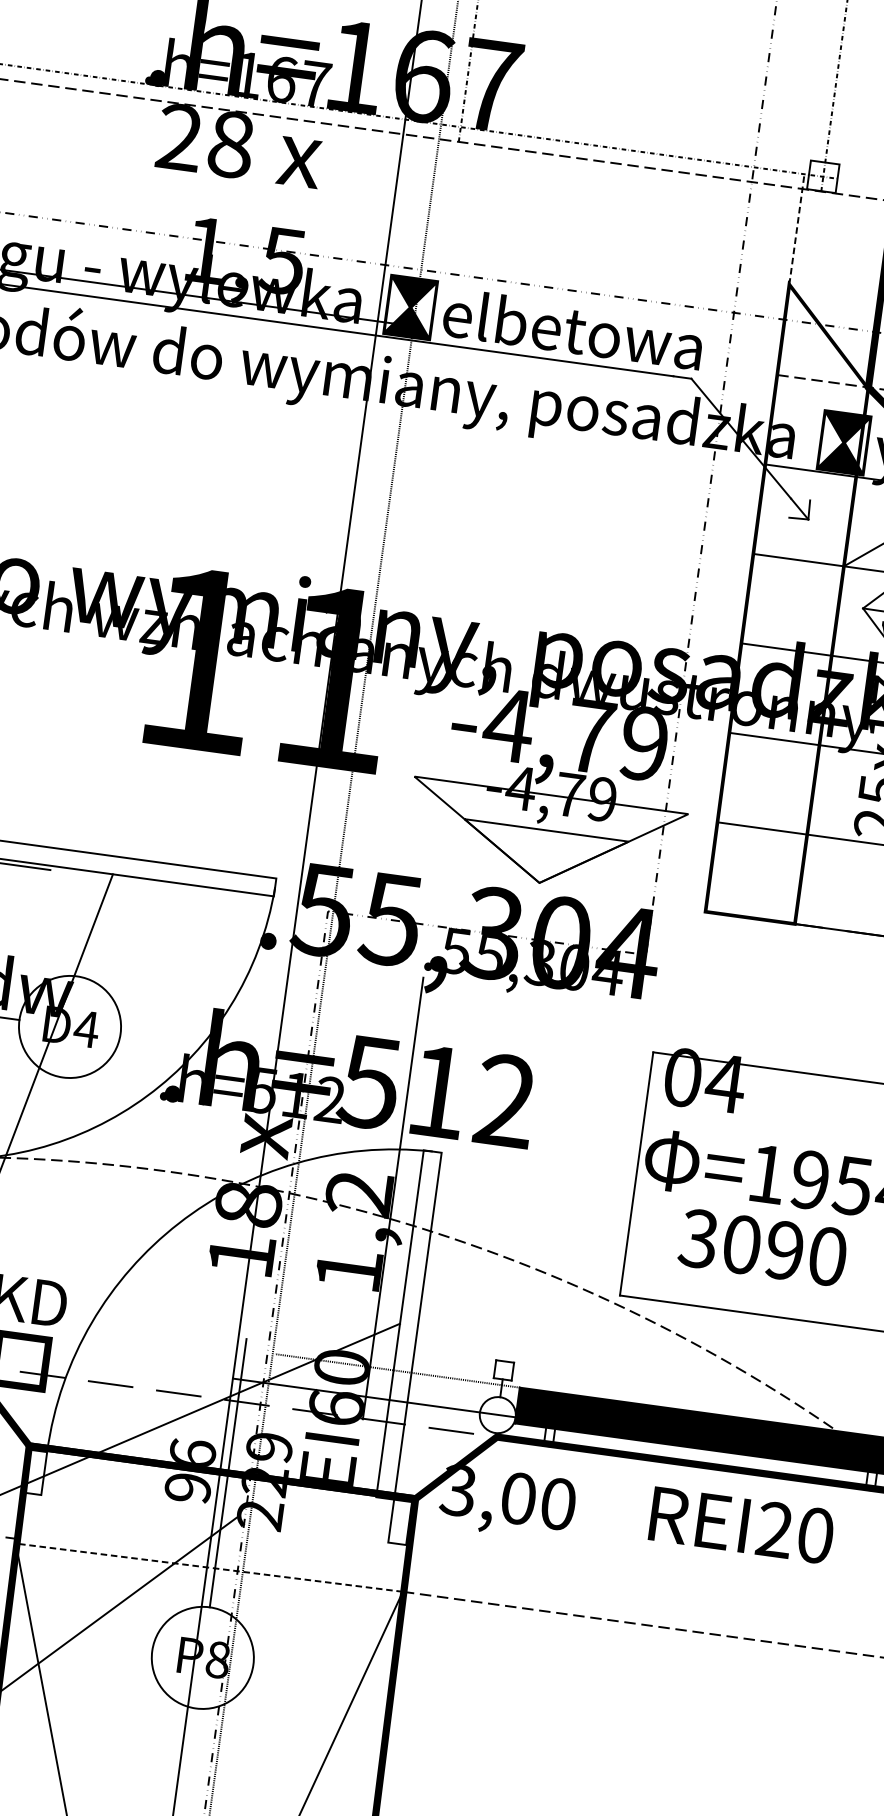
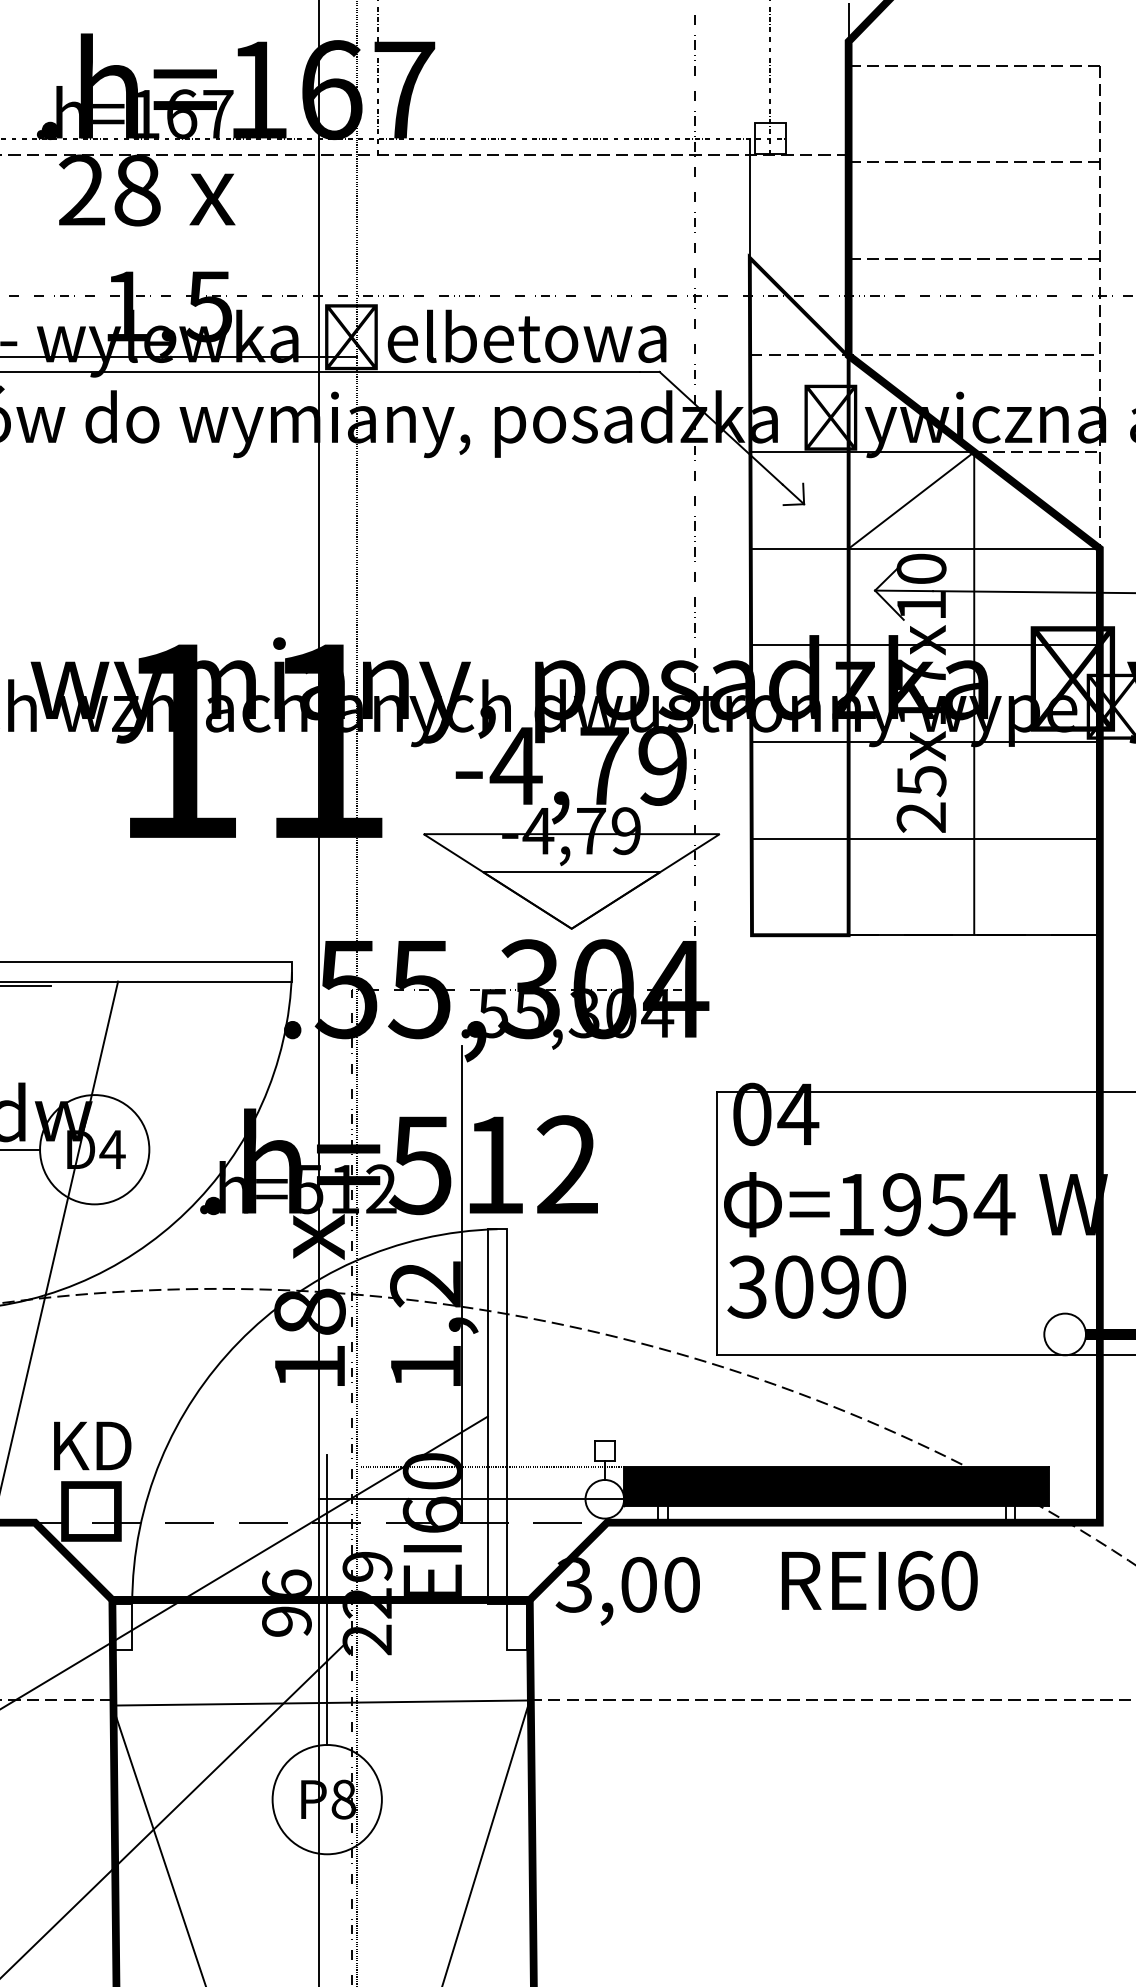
line: (796, 229) -> (749, 198), dashed -> solid
text: (762, 1247) -> (816, 1286), moved
text: (775, 1529) -> (915, 1580), REI20 -> REI60
line: (209, 1568) -> (321, 1703), dashed -> solid

